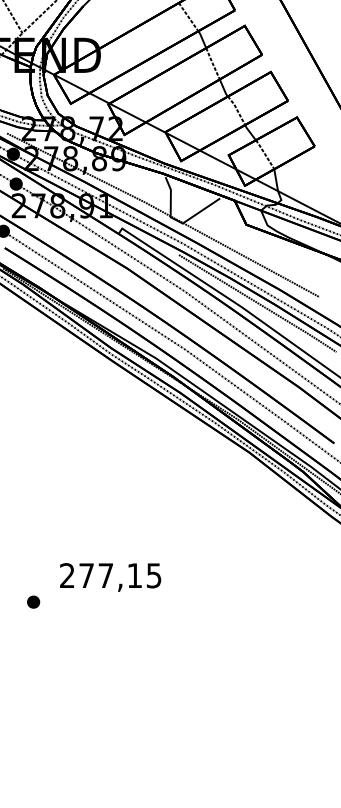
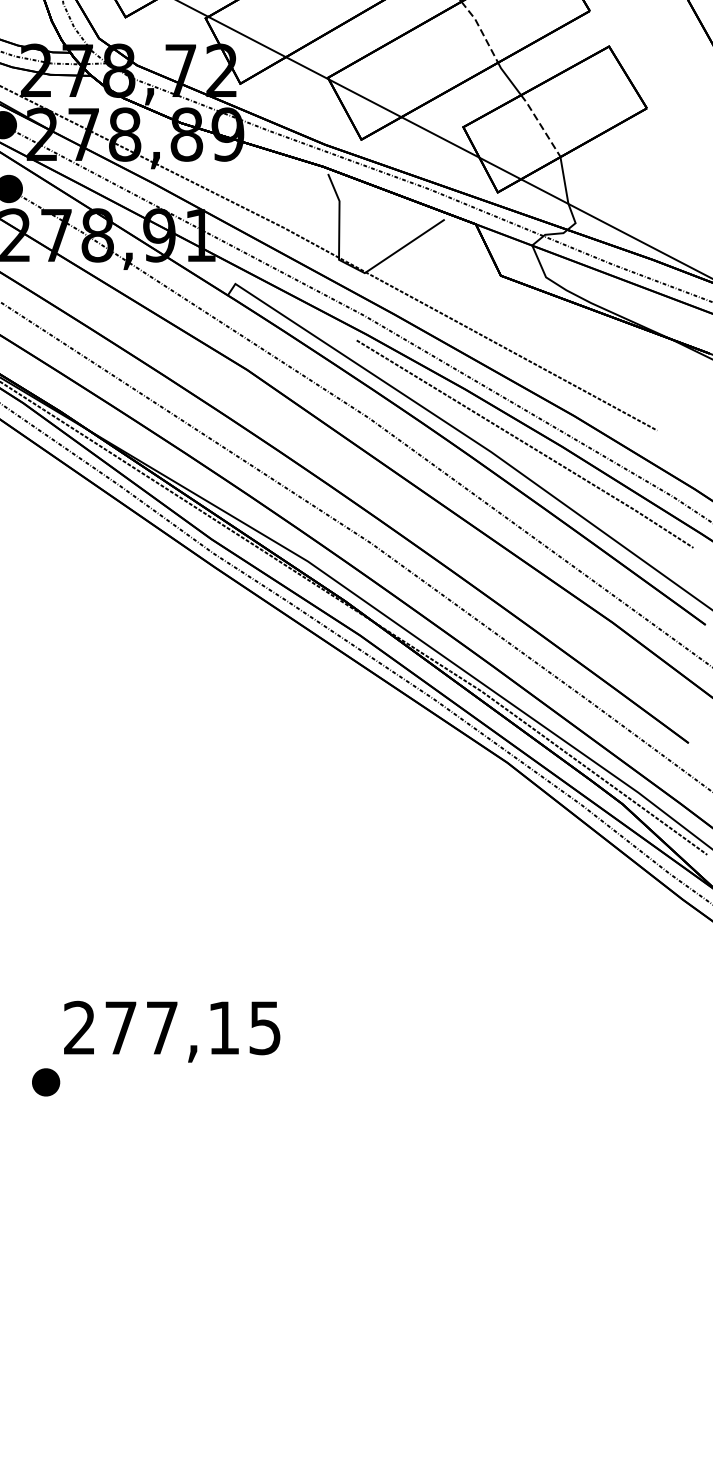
text: (110, 577) -> (171, 1031), moved

